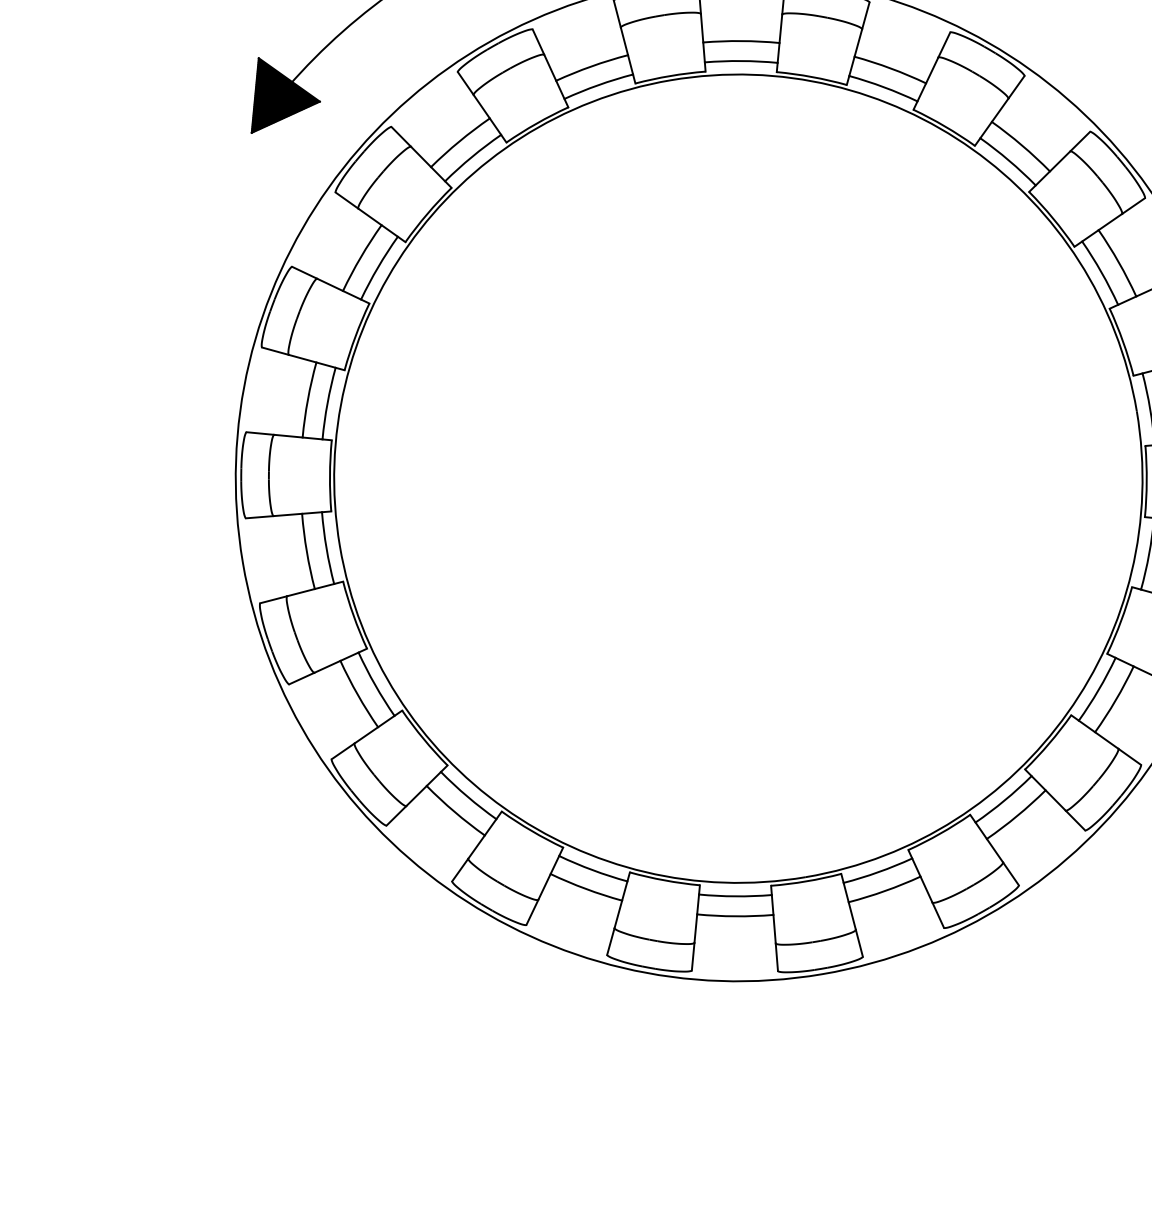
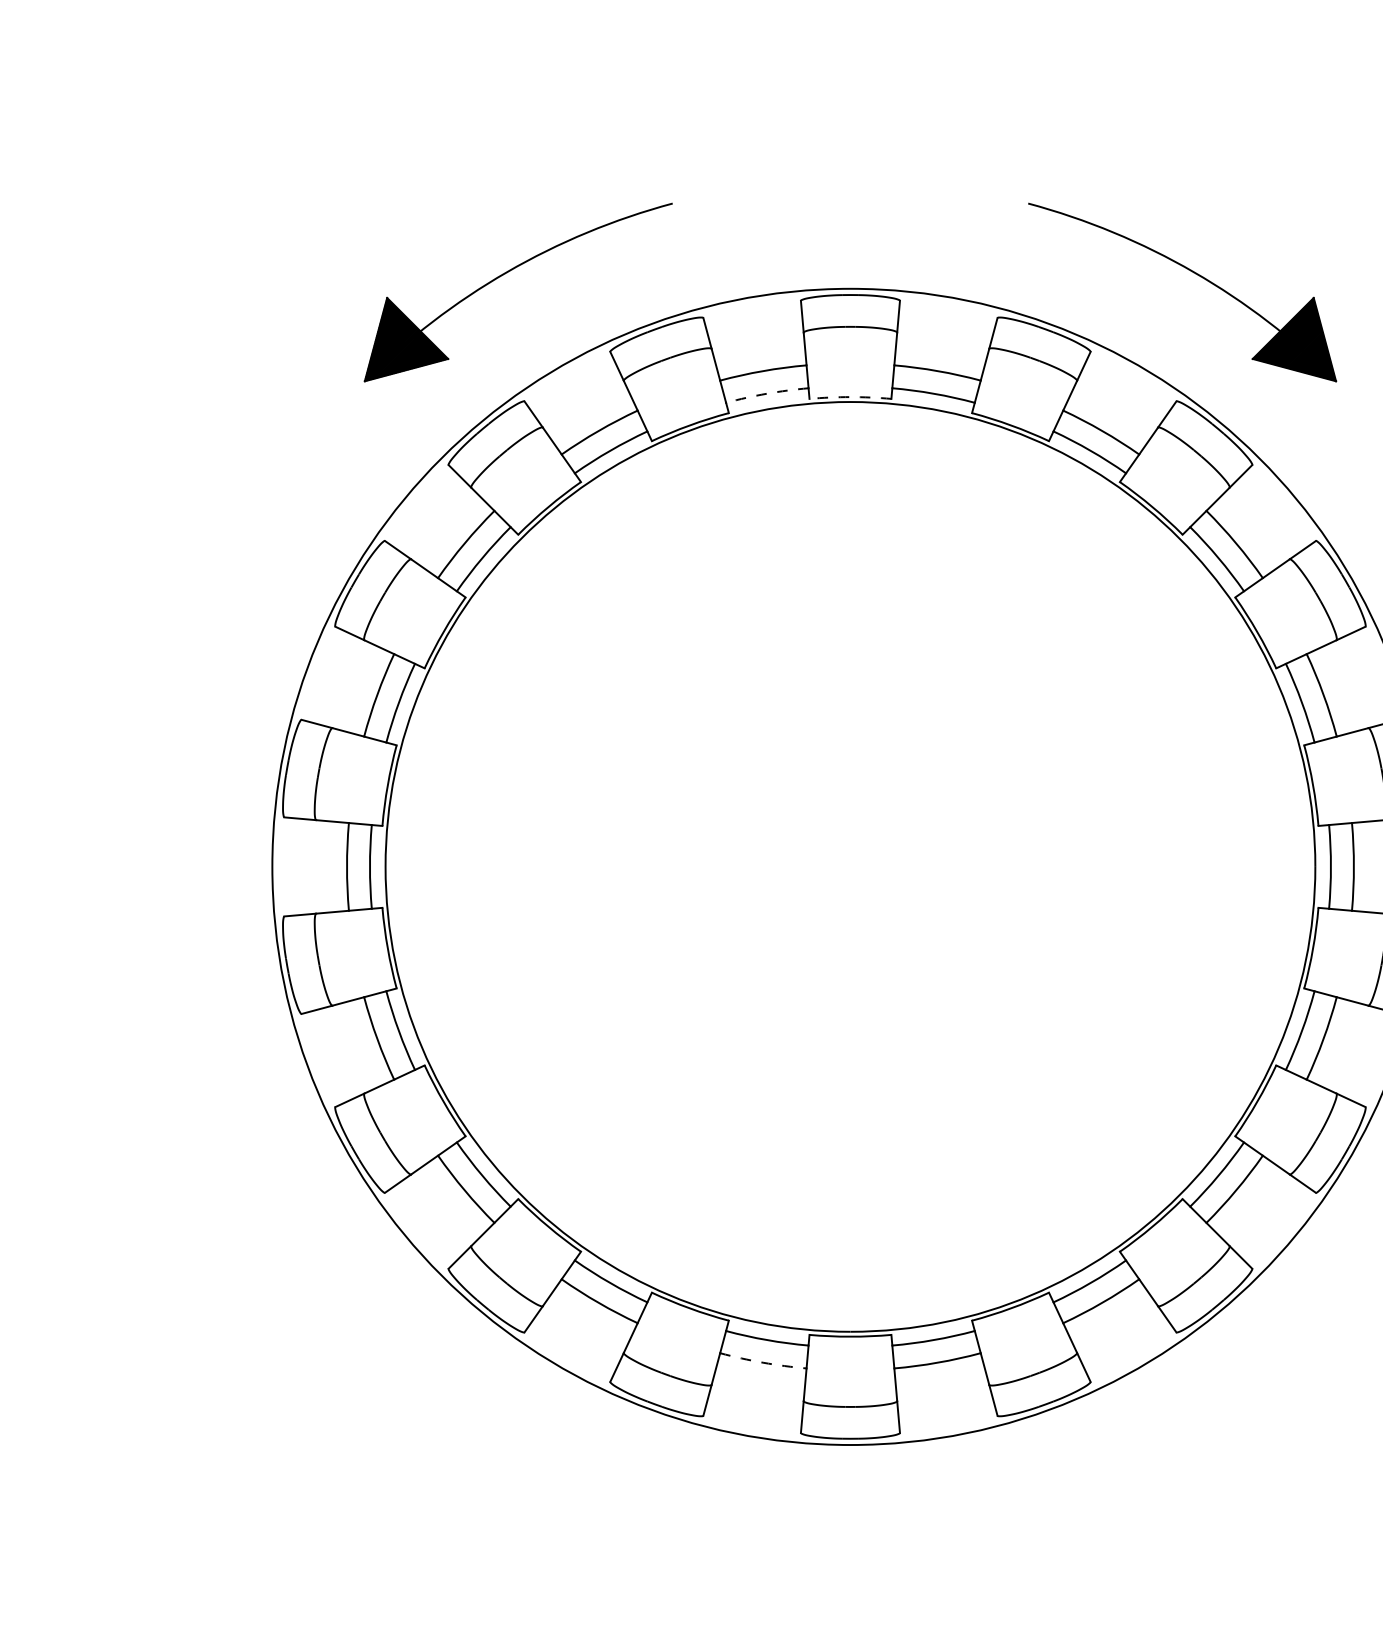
arc: (670, 76) -> (850, 397), solid -> dashed
arc: (598, 84) -> (767, 393), solid -> dashed
arc: (735, 916) -> (763, 1362), solid -> dashed

